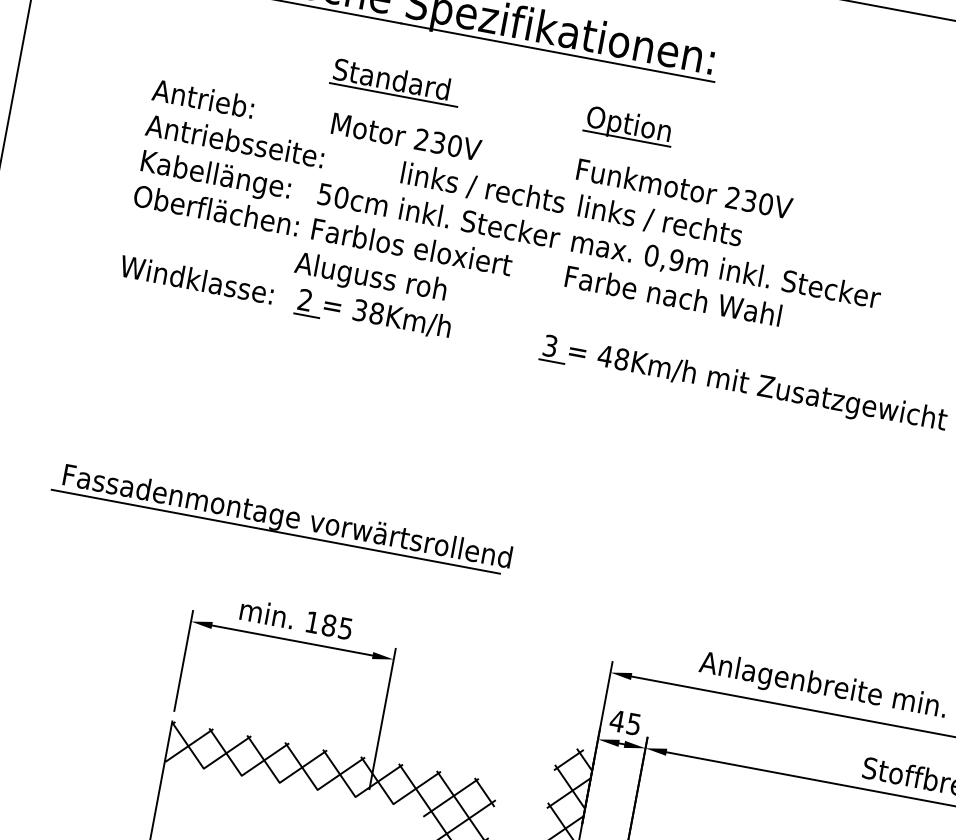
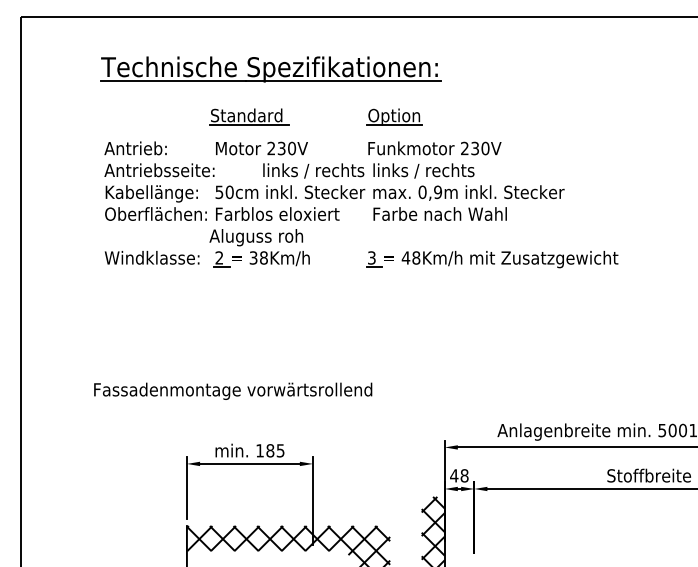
line: (275, 531) -> (227, 400), removed
text: (633, 723) -> (464, 475), 45 -> 48

